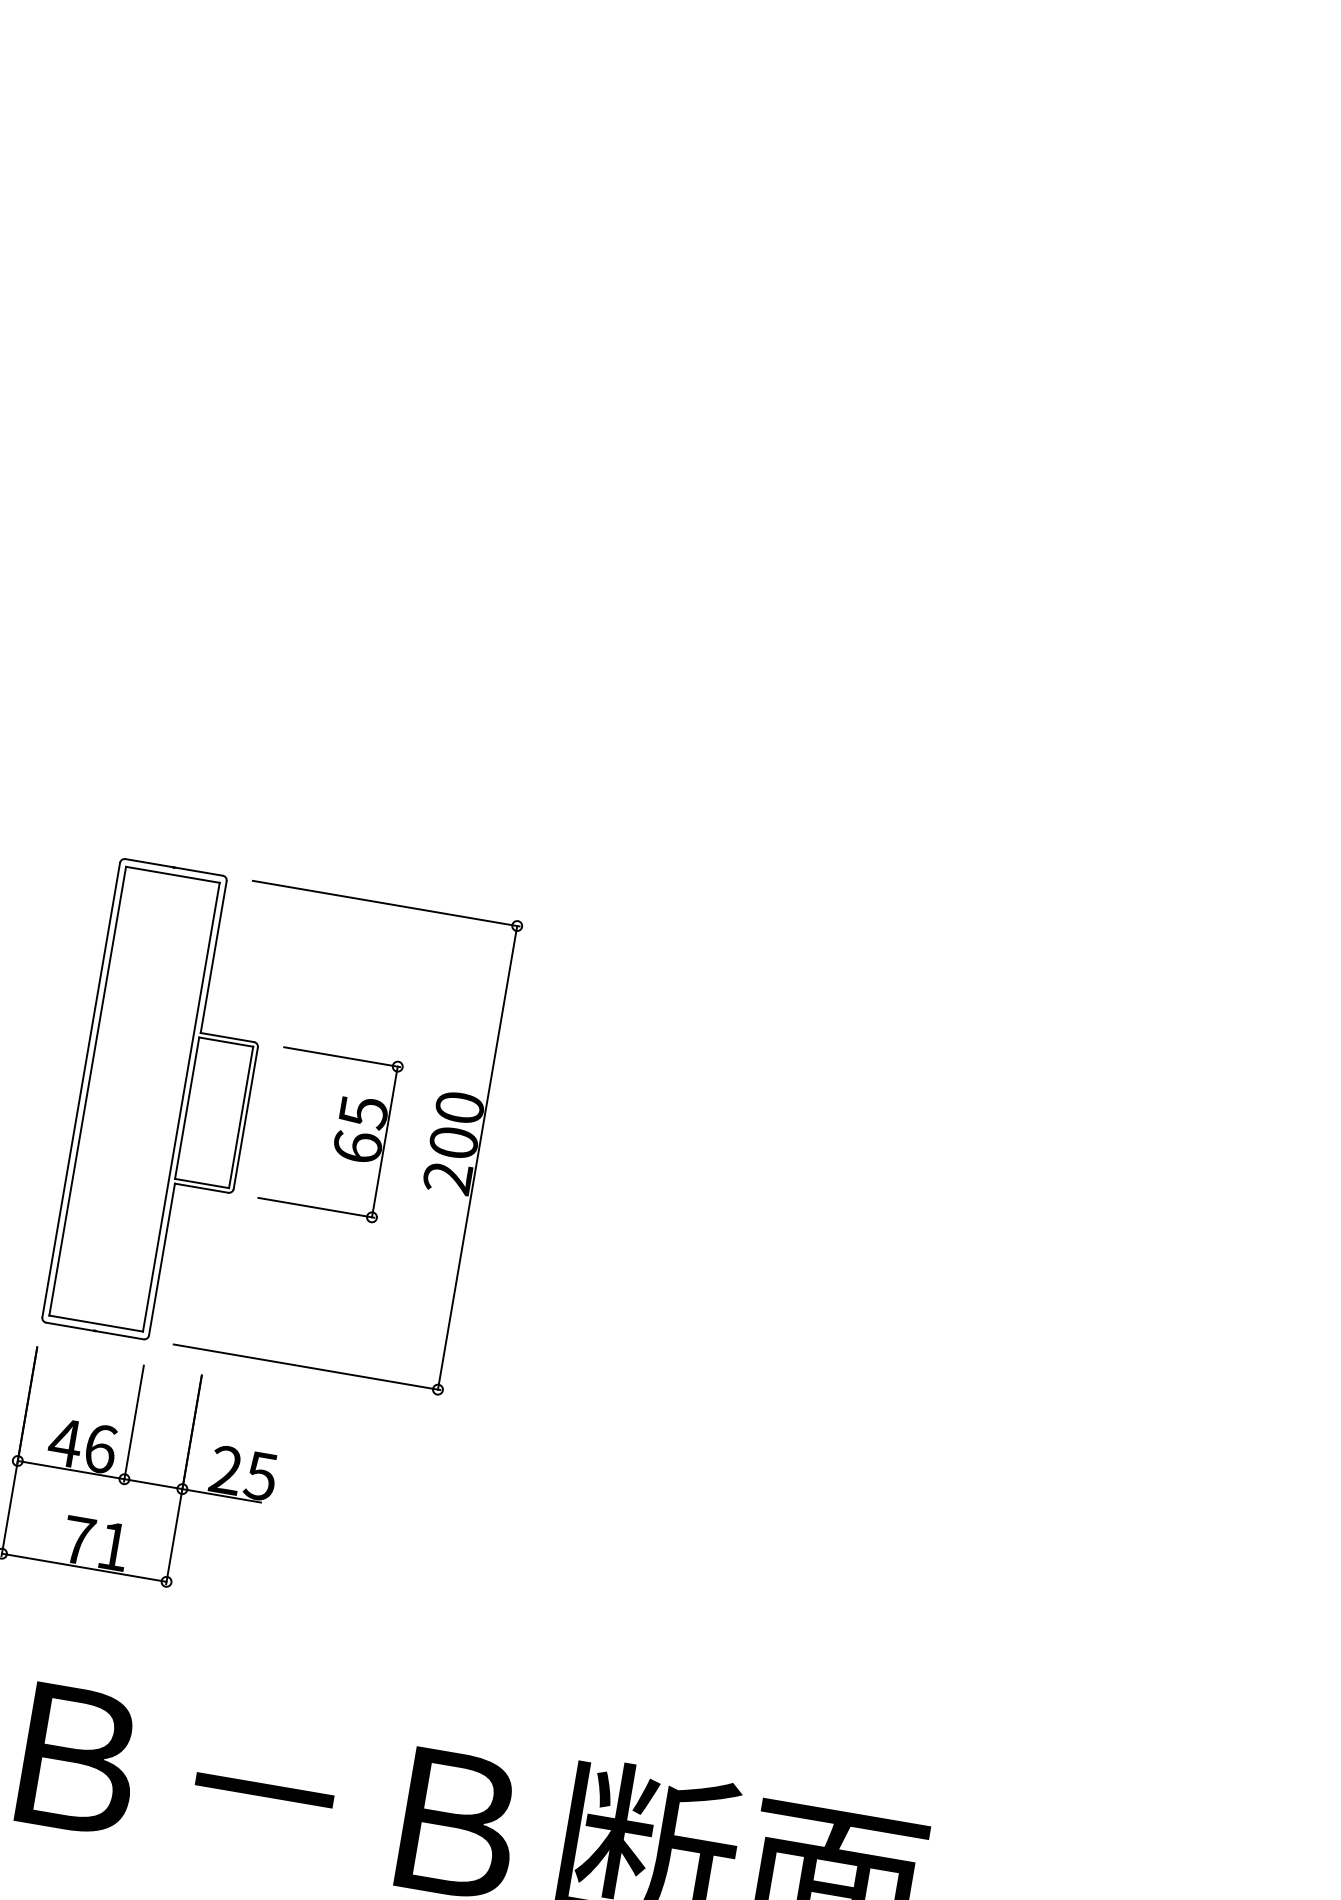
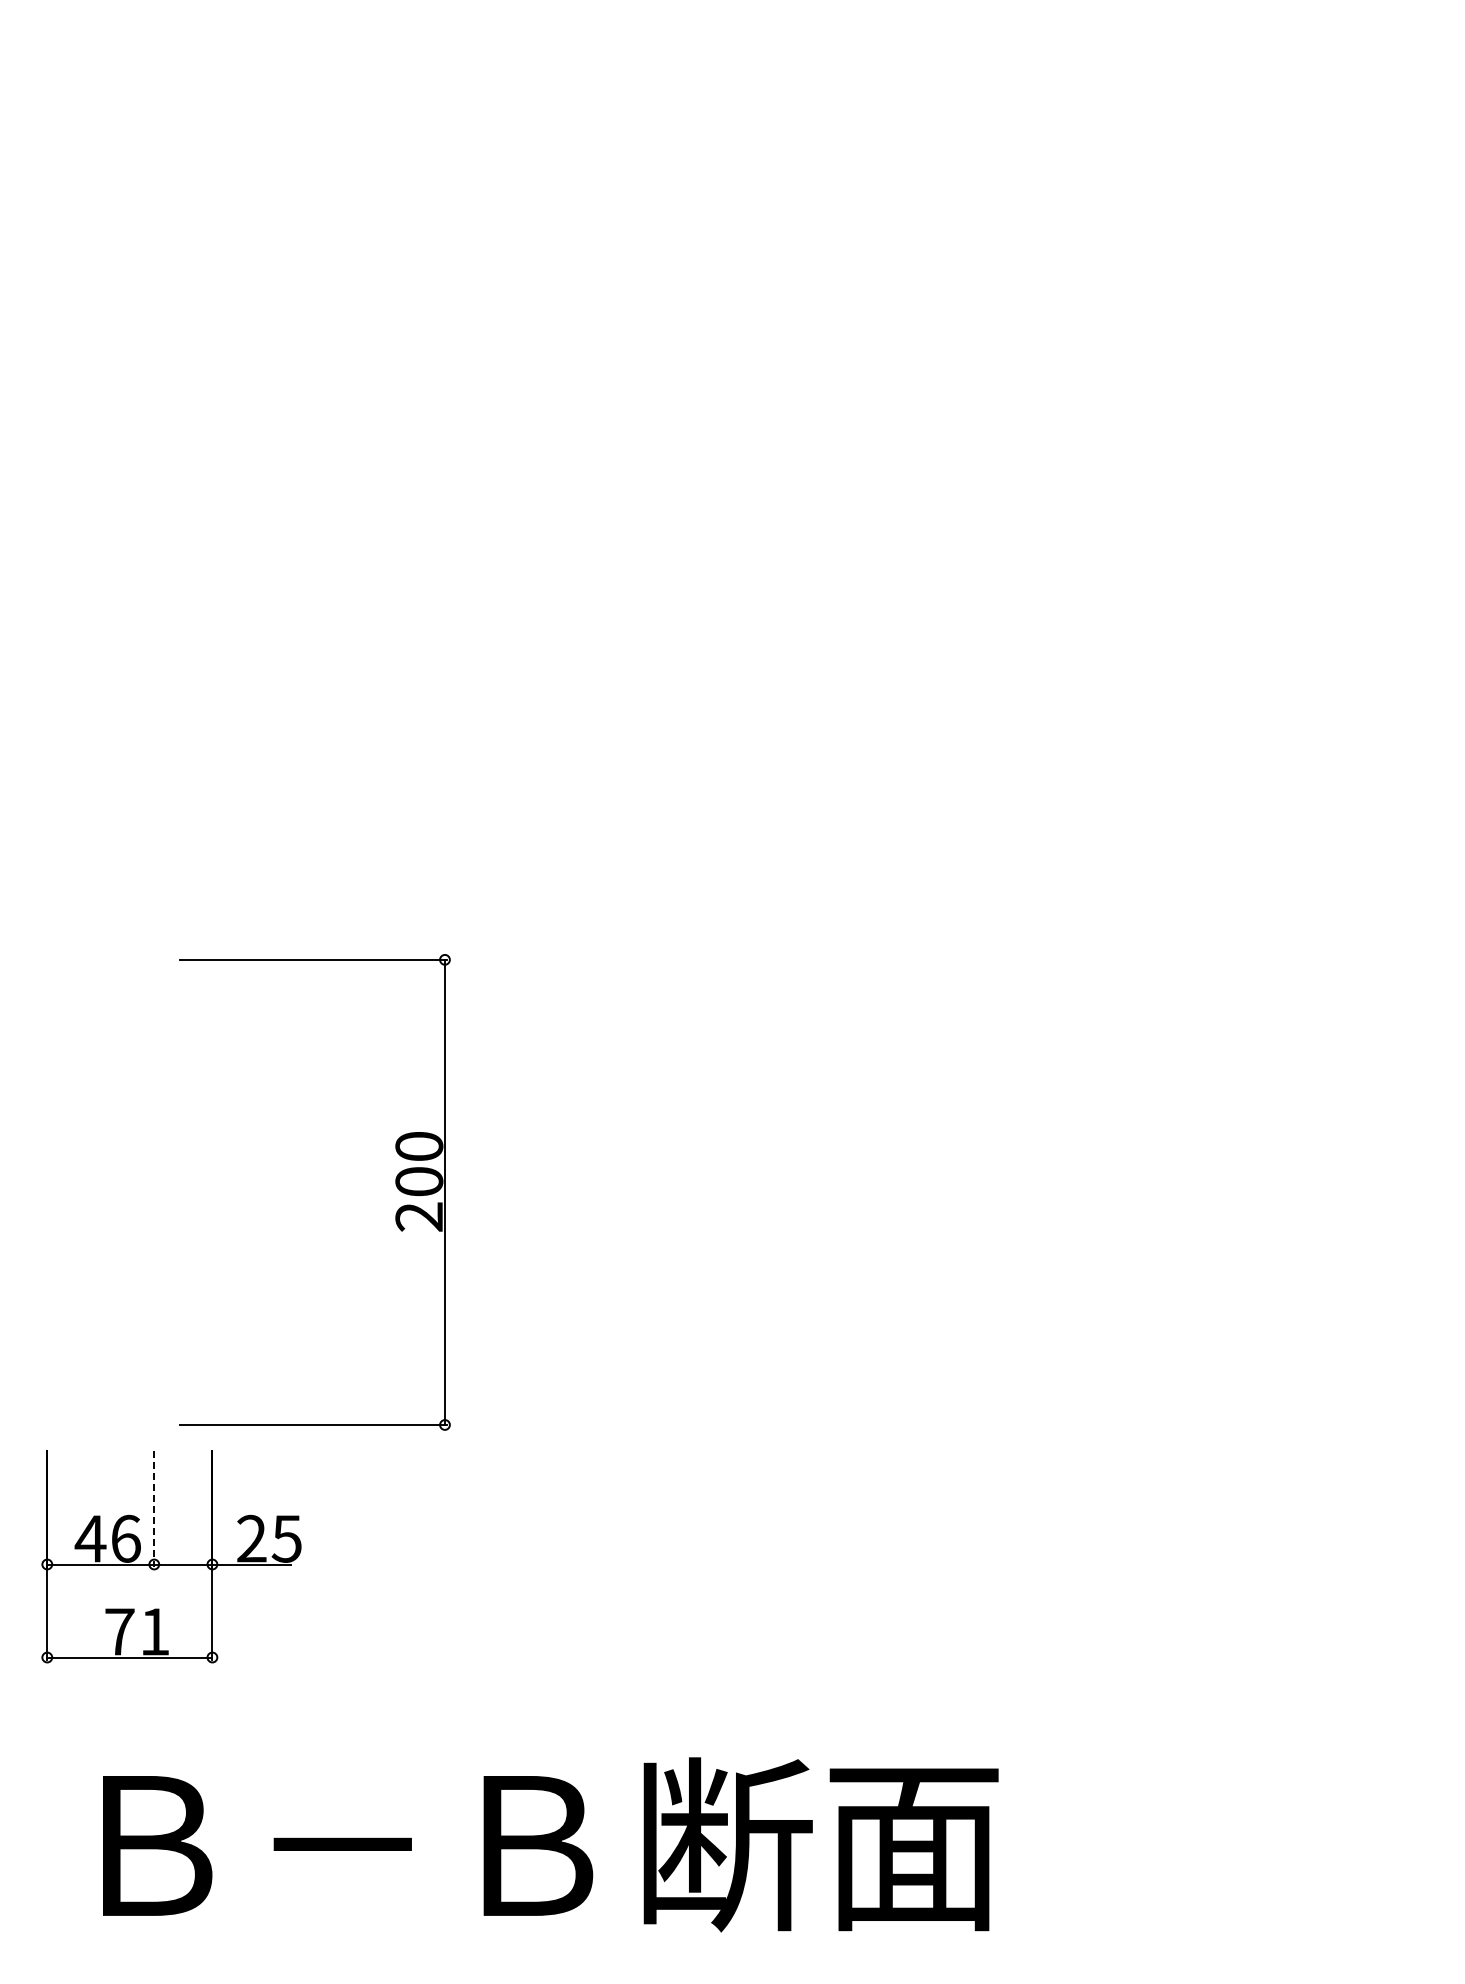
part: (163, 1103) -> (129, 1191), removed
part: (330, 1132) -> (297, 1192), removed
line: (134, 1424) -> (154, 1509), solid -> dashed

